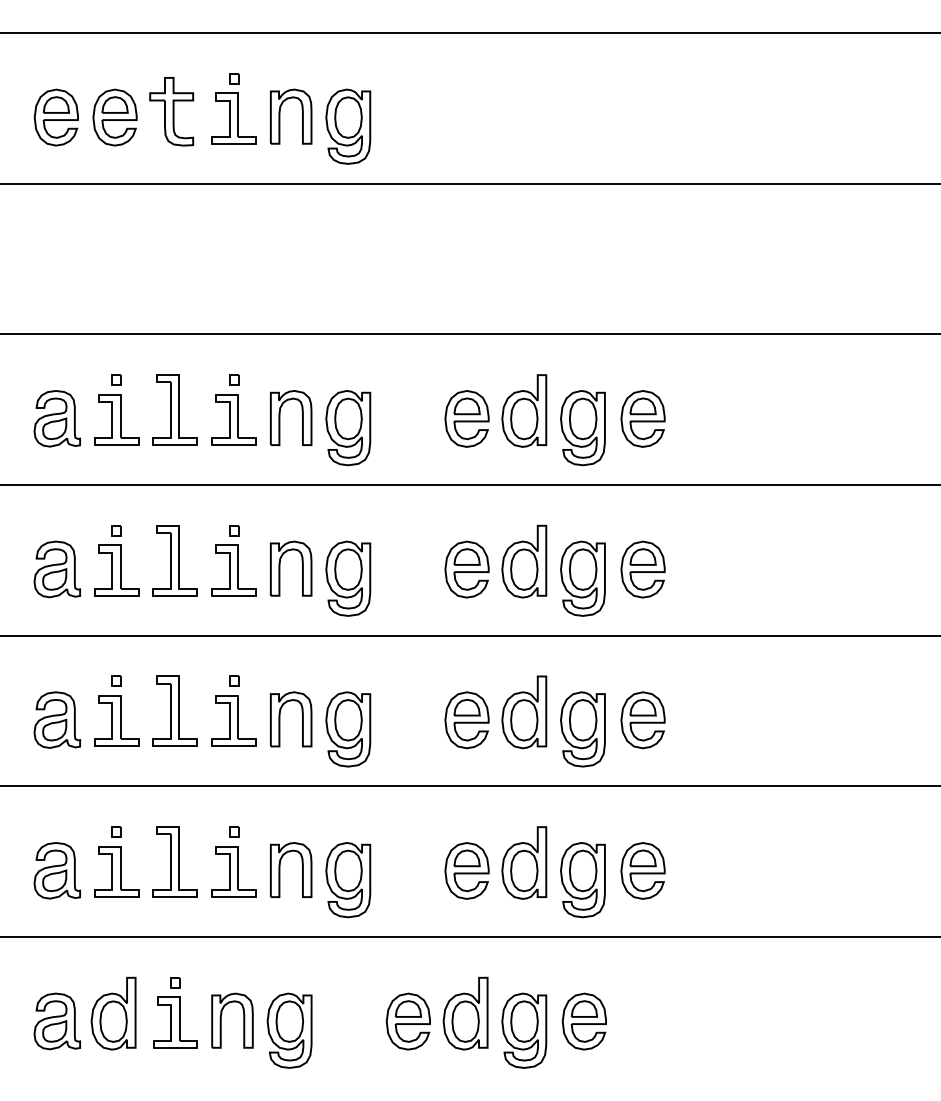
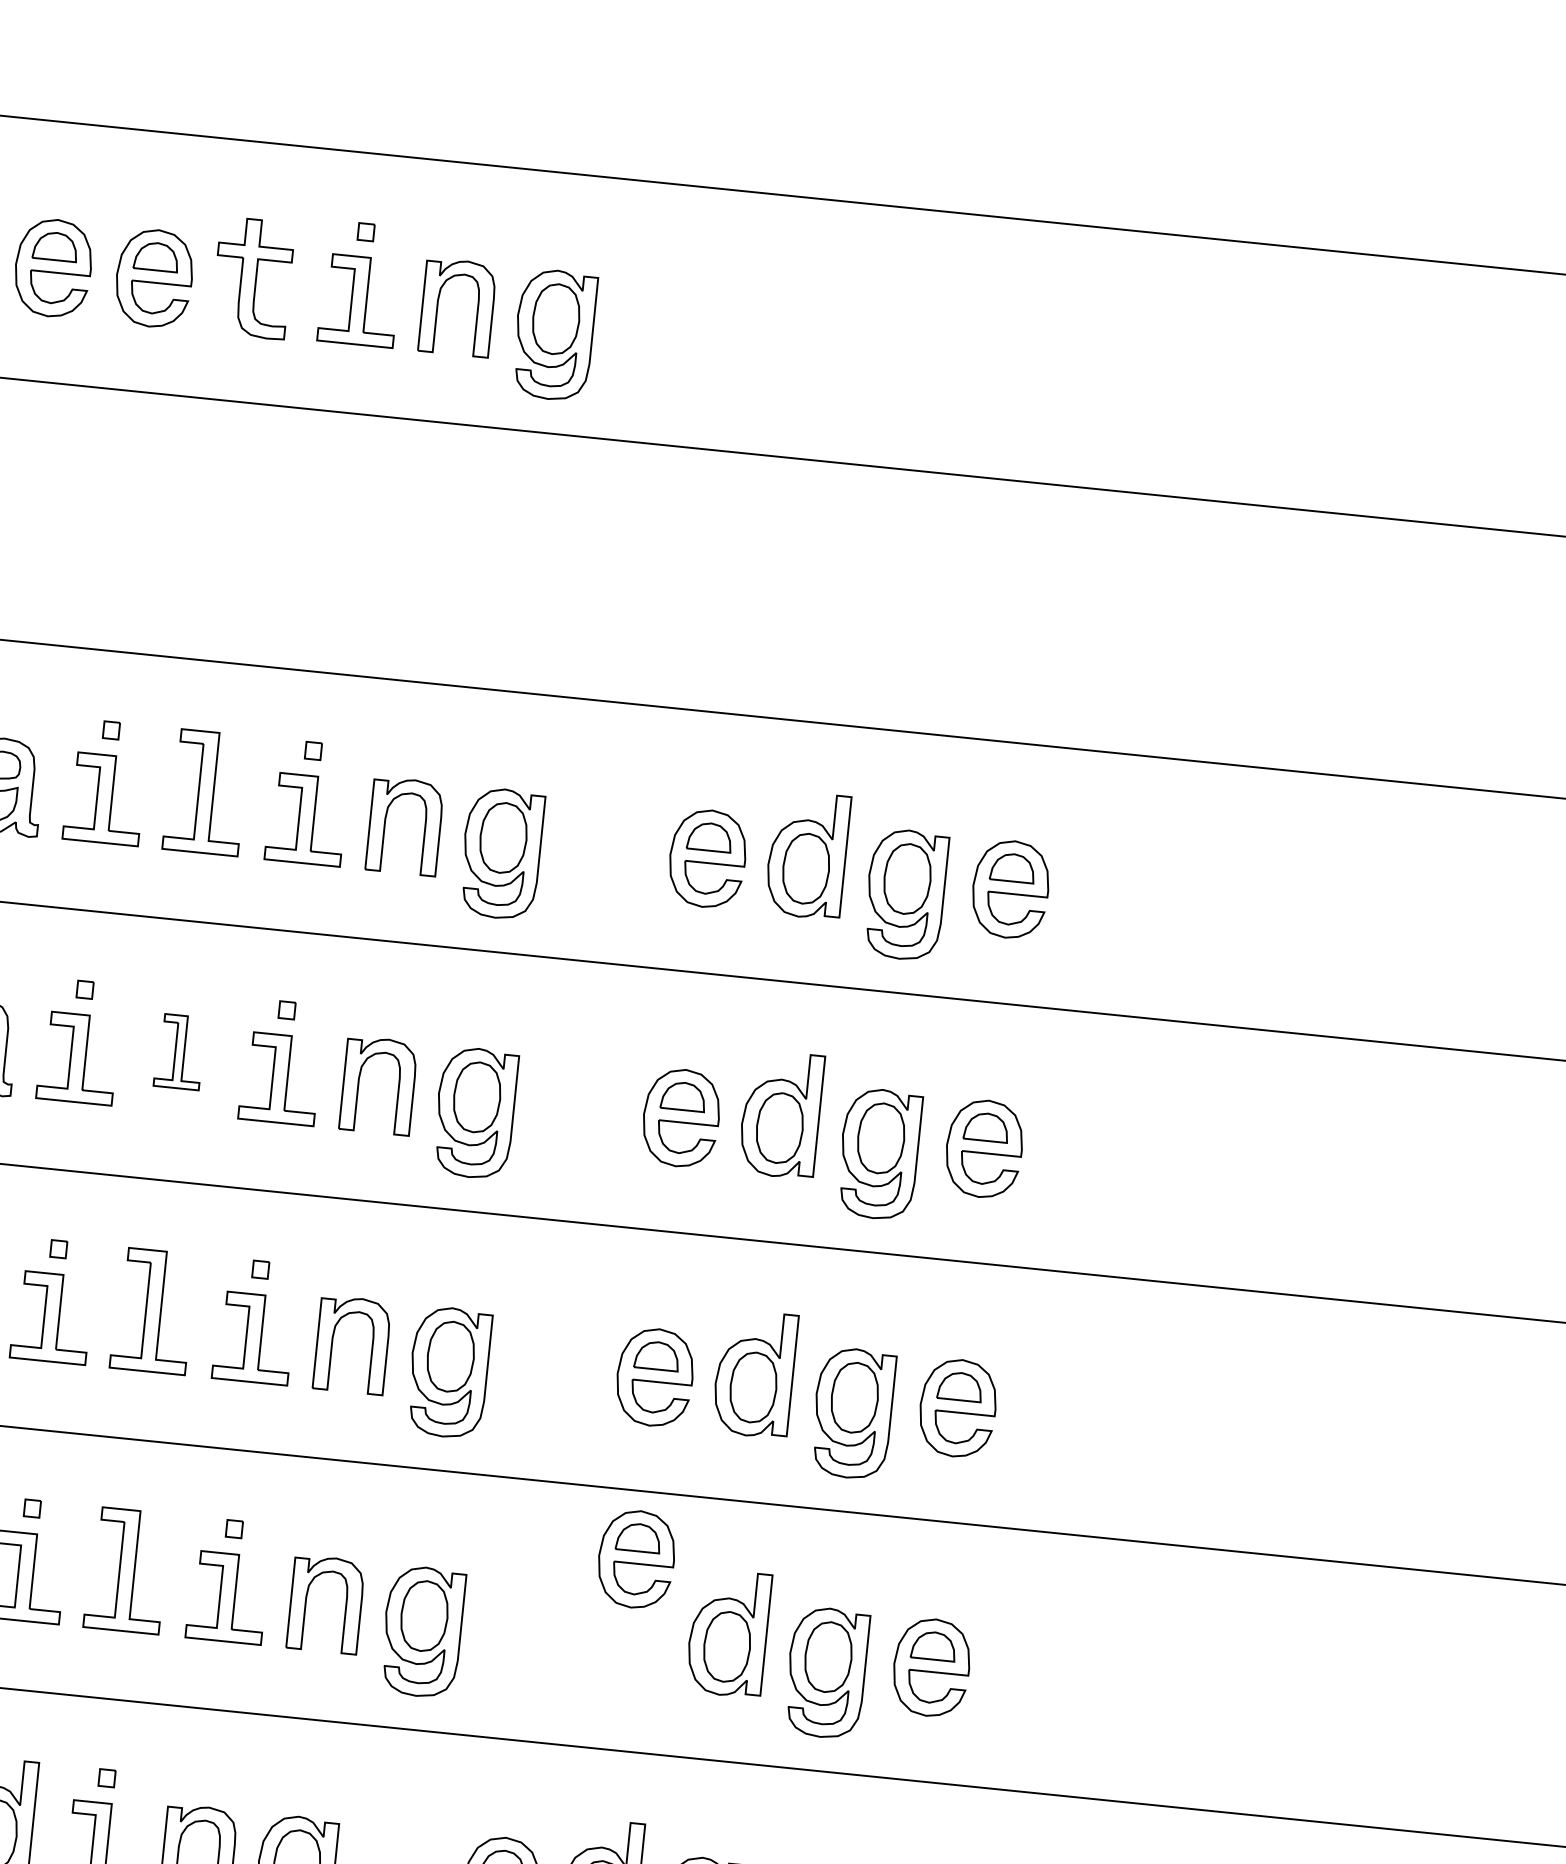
part: (174, 560) -> (179, 1051), size x0.6
part: (466, 870) -> (635, 1558), moved

